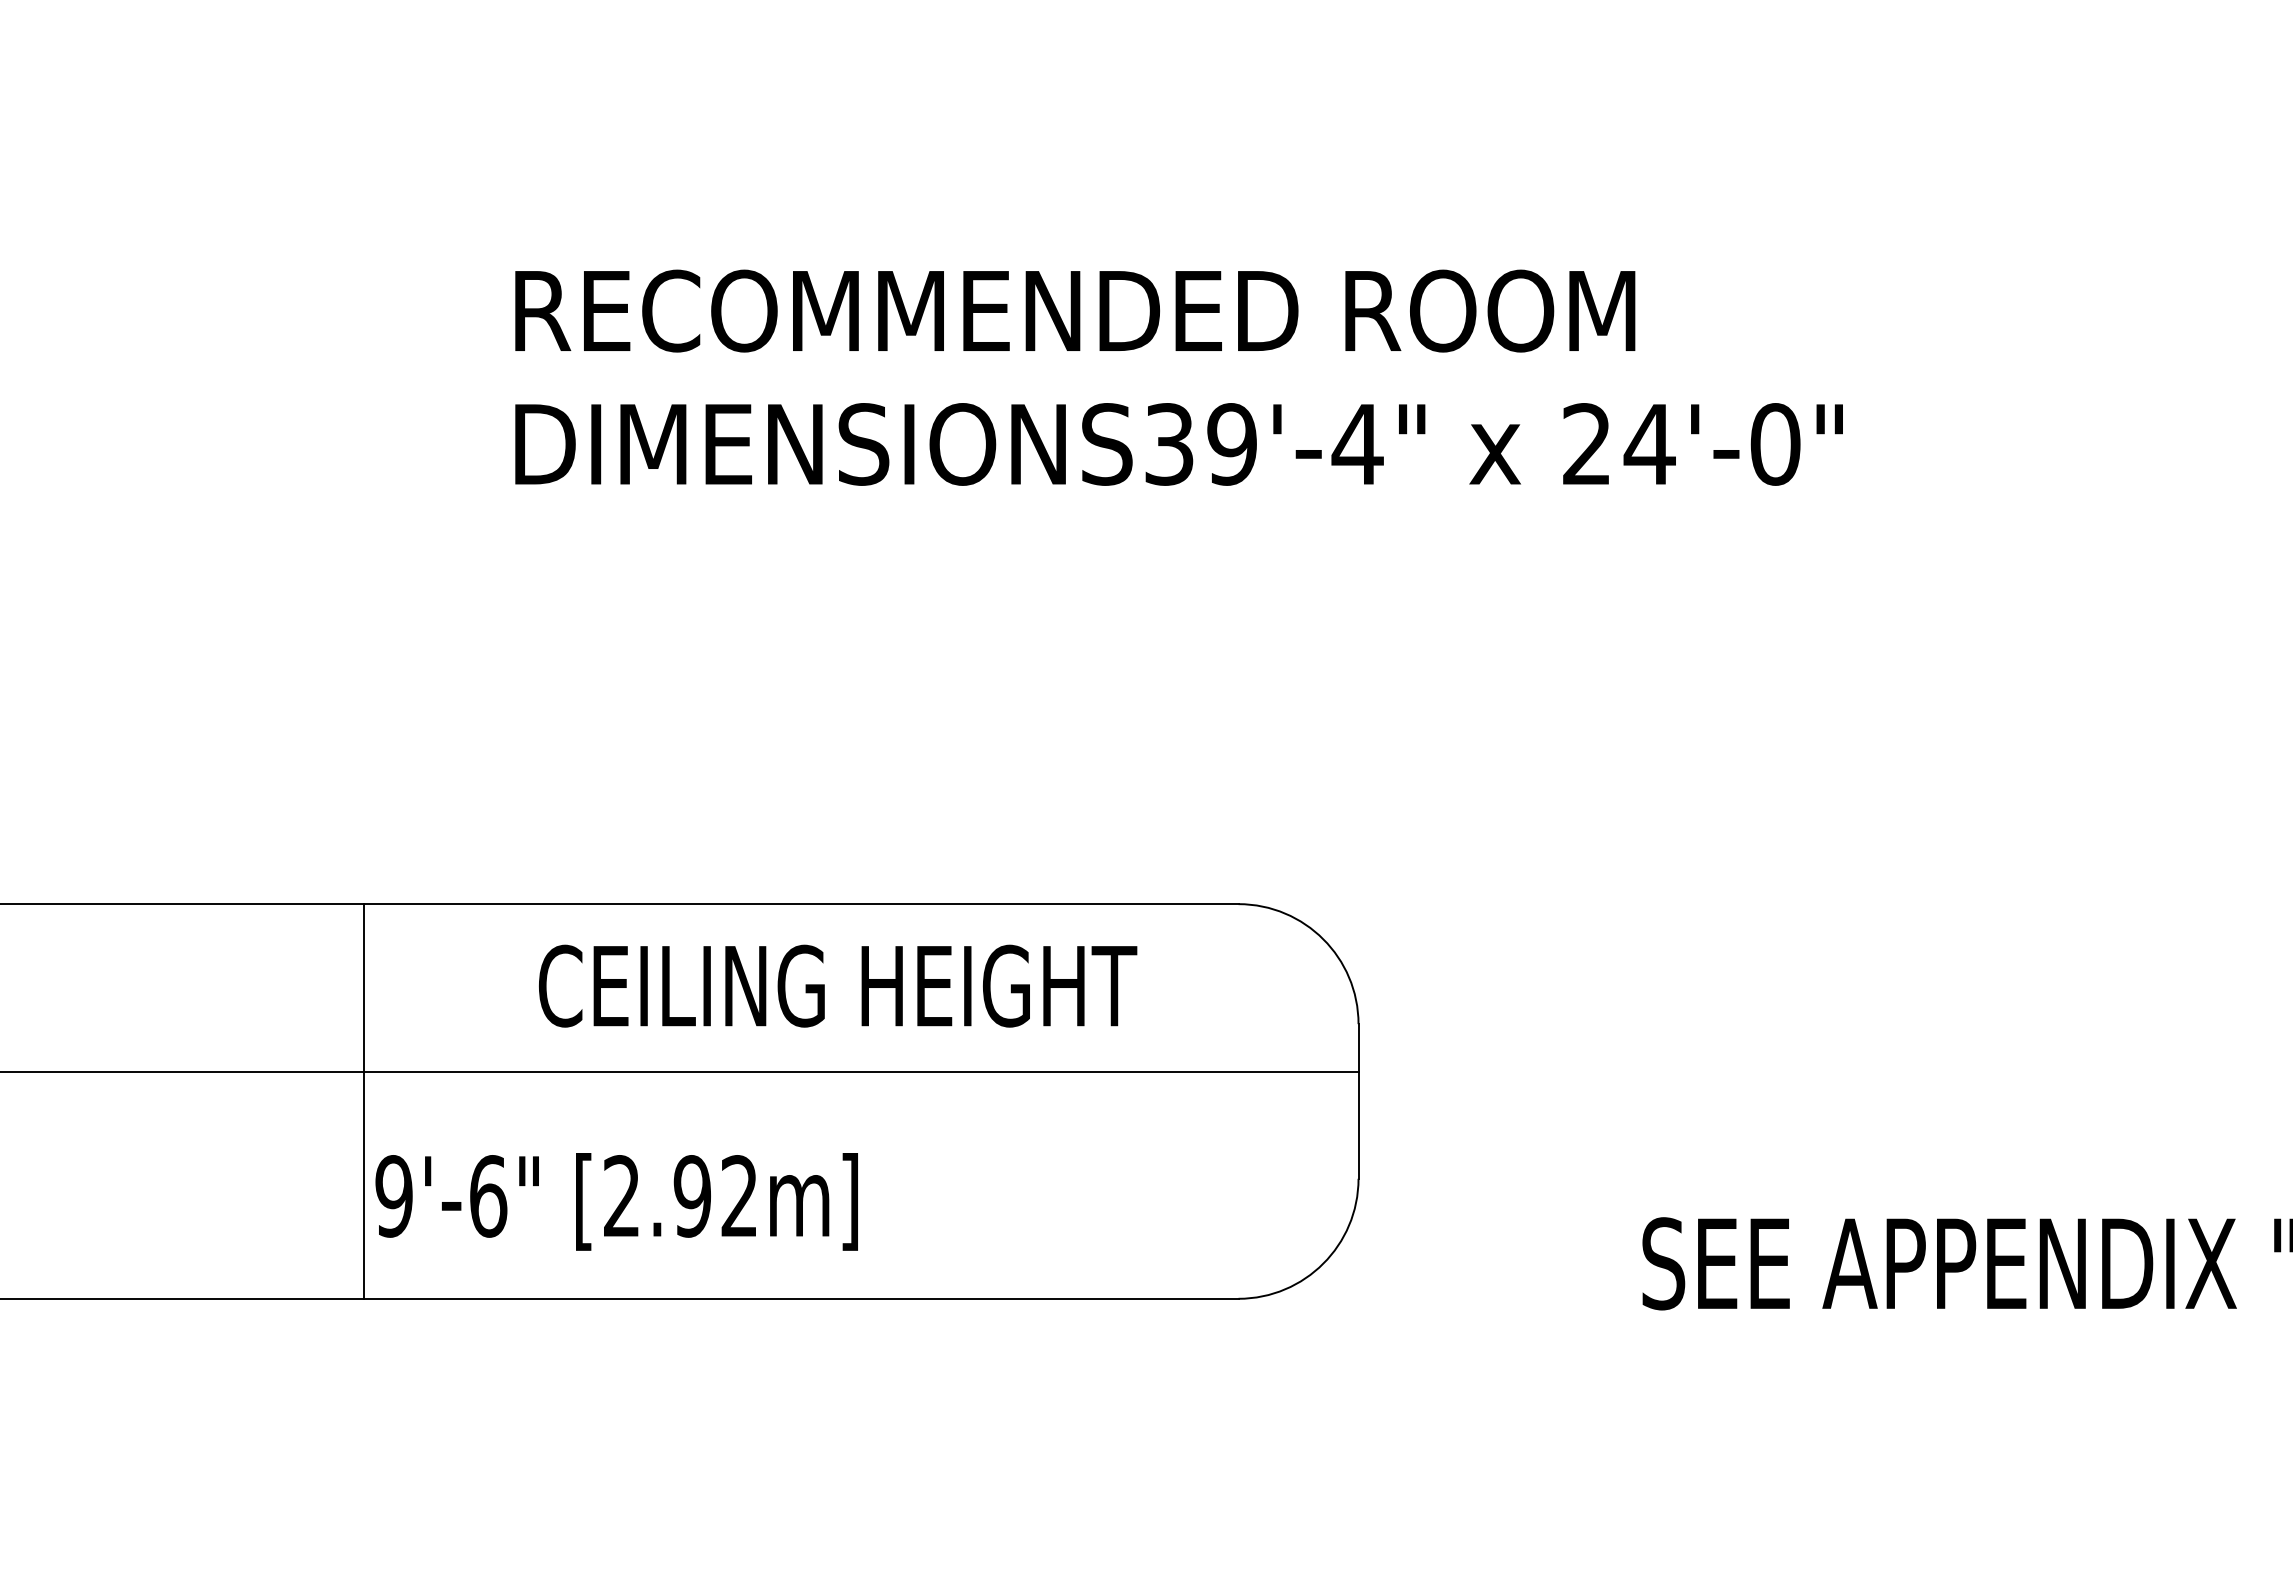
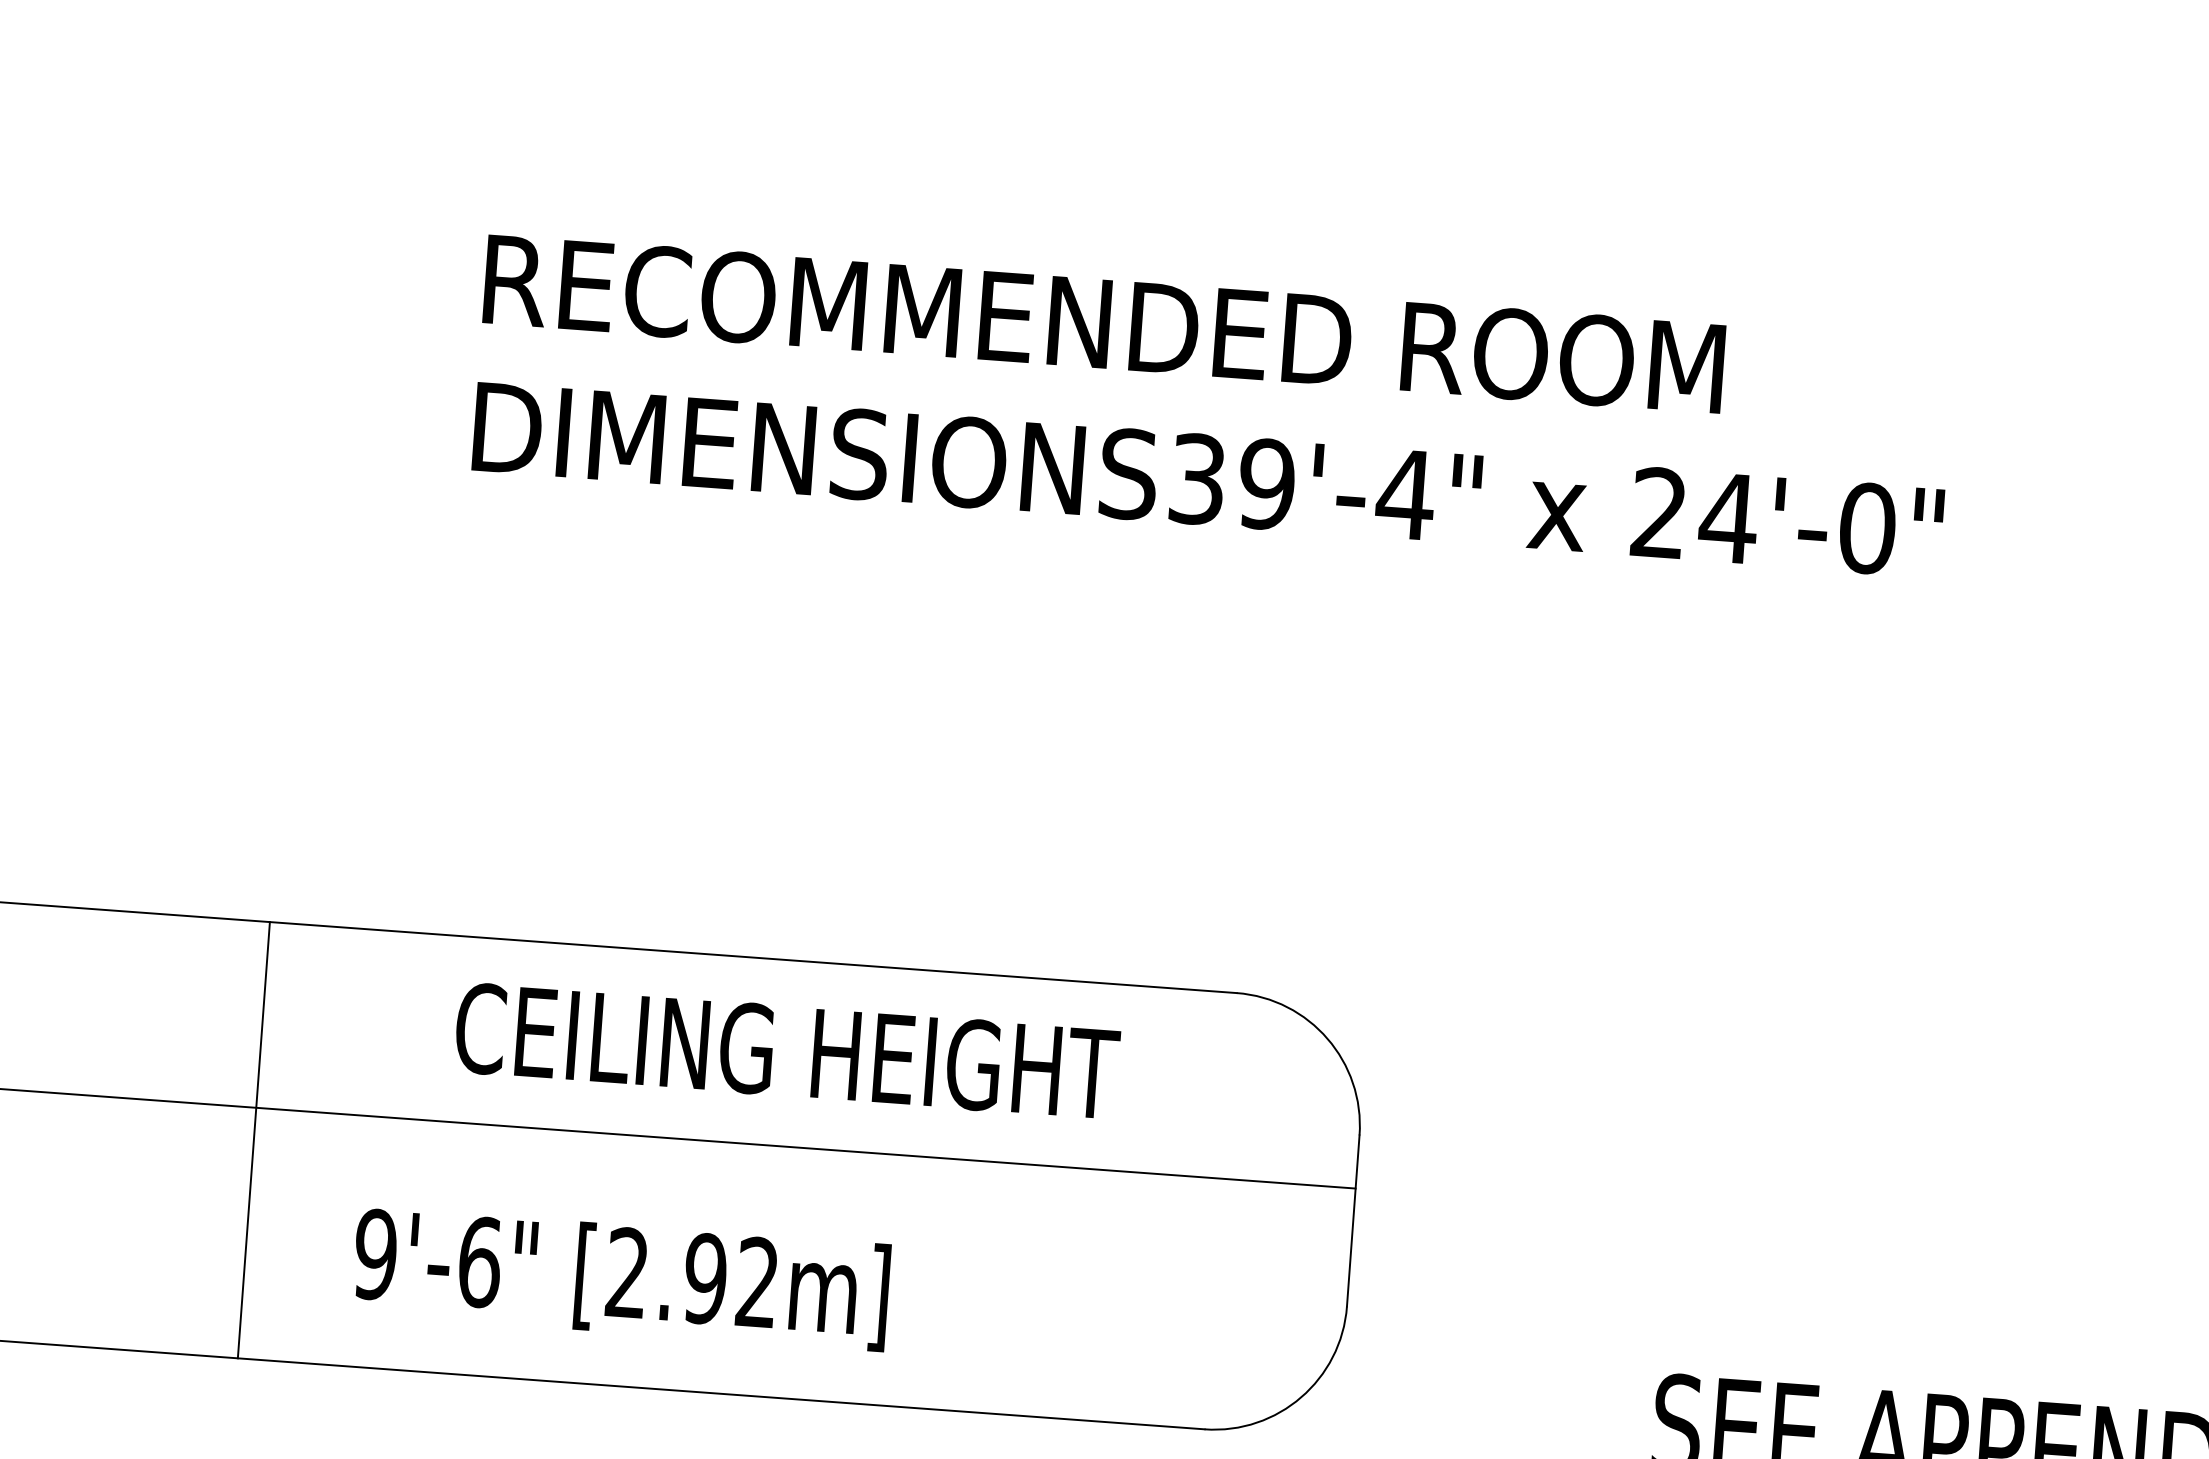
text: (616, 1201) -> (621, 1278), moved

